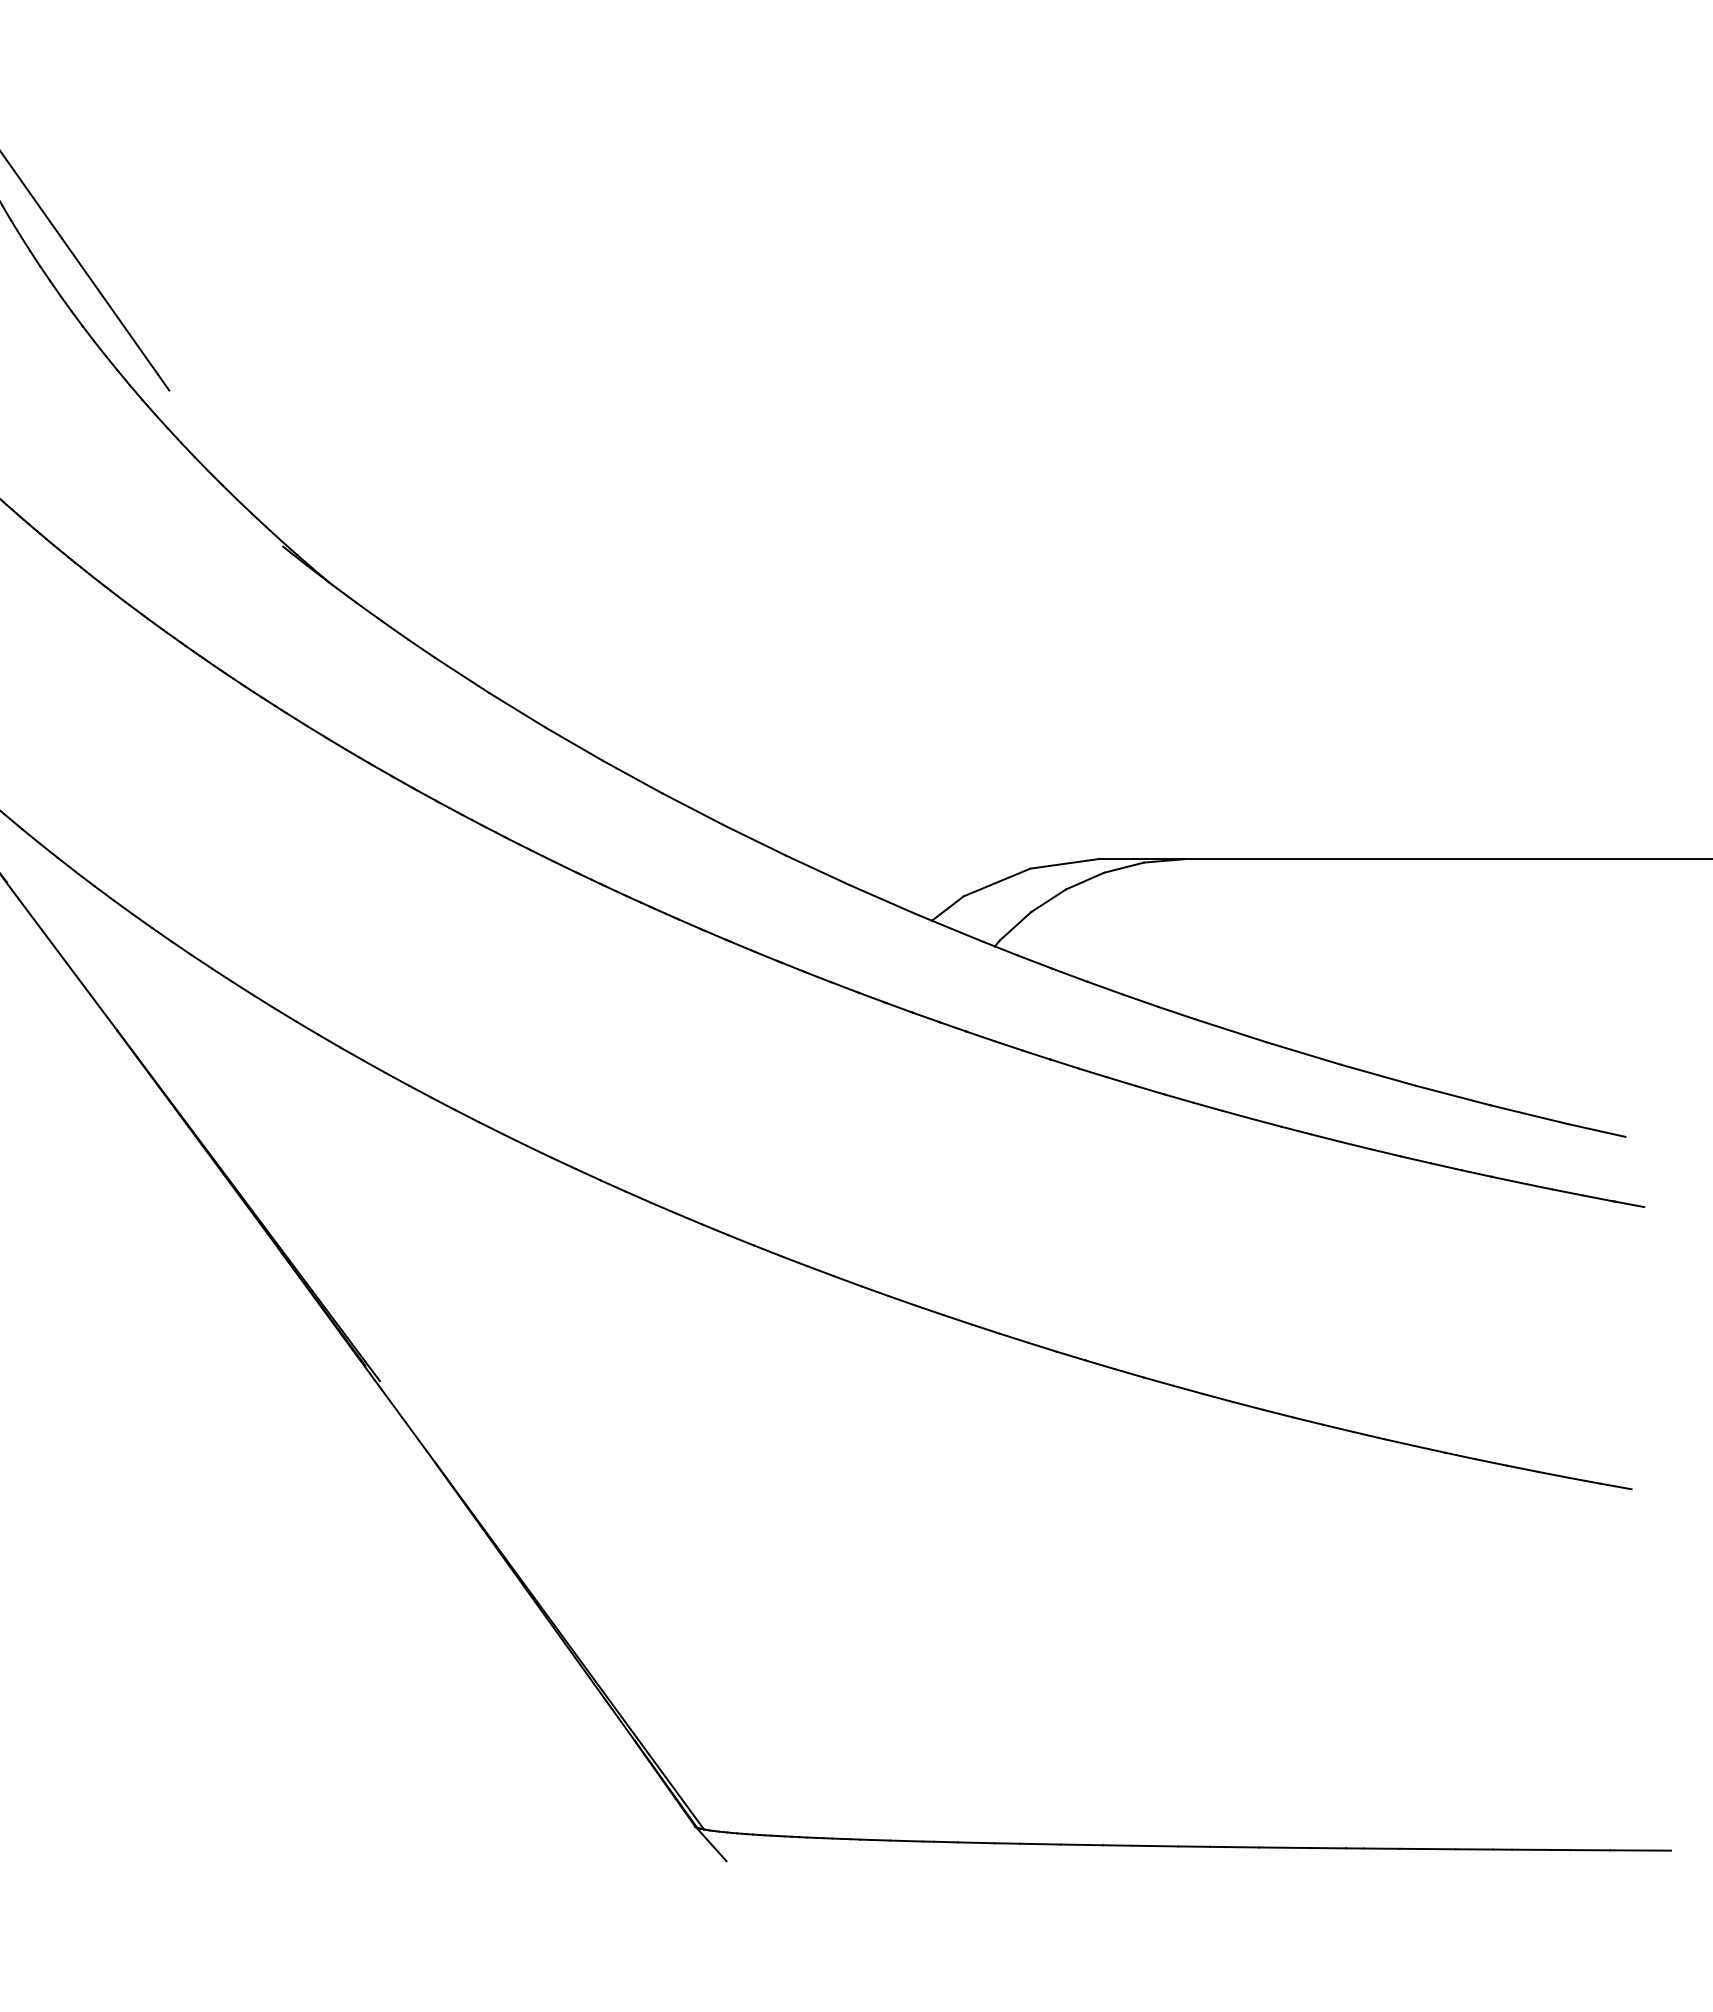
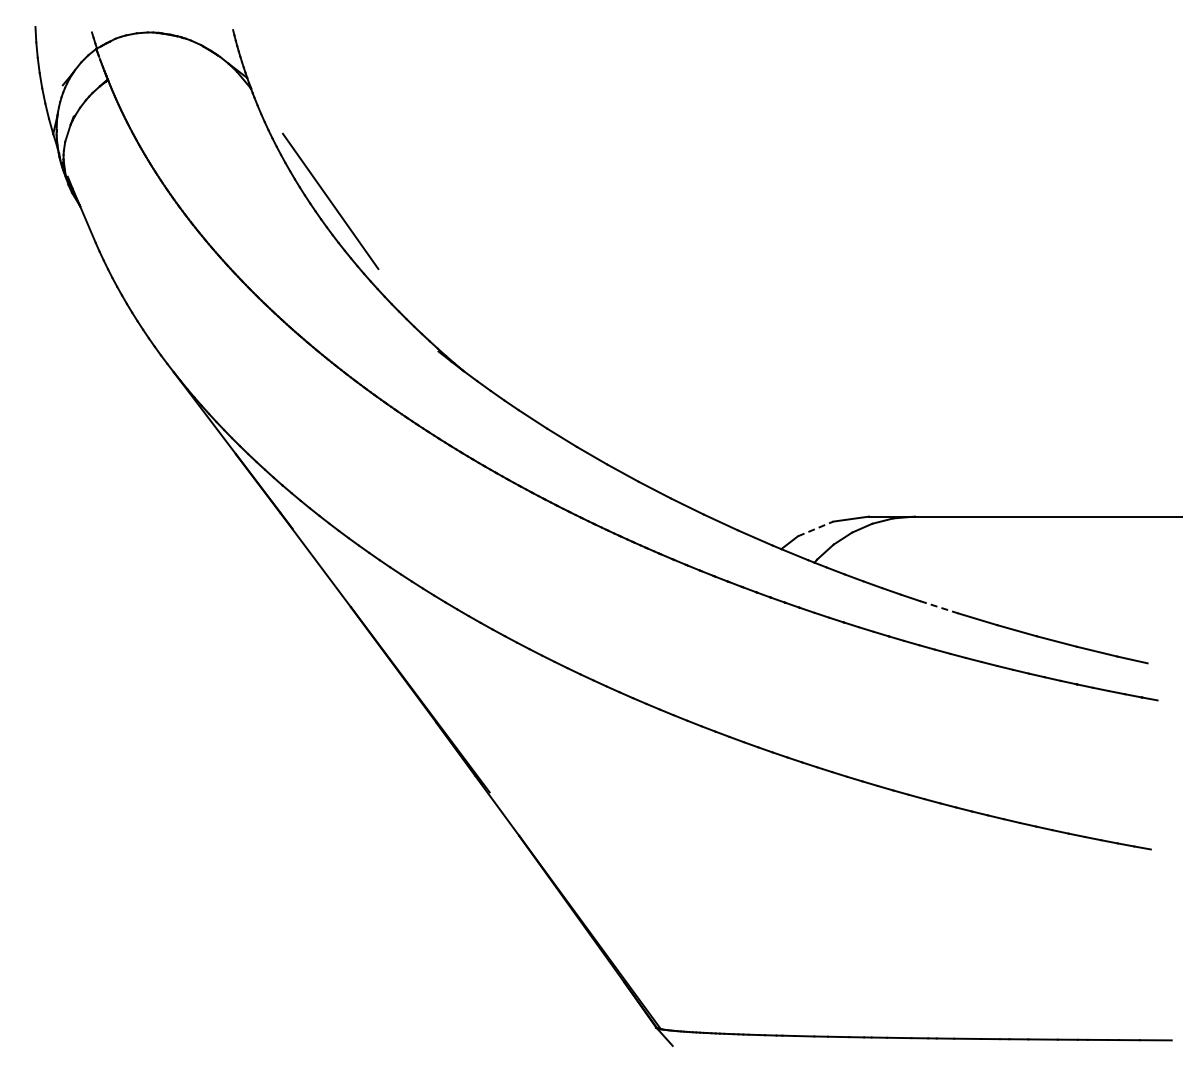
line: (998, 881) -> (816, 528), solid -> dashed
line: (1231, 1031) -> (939, 607), solid -> dashed

